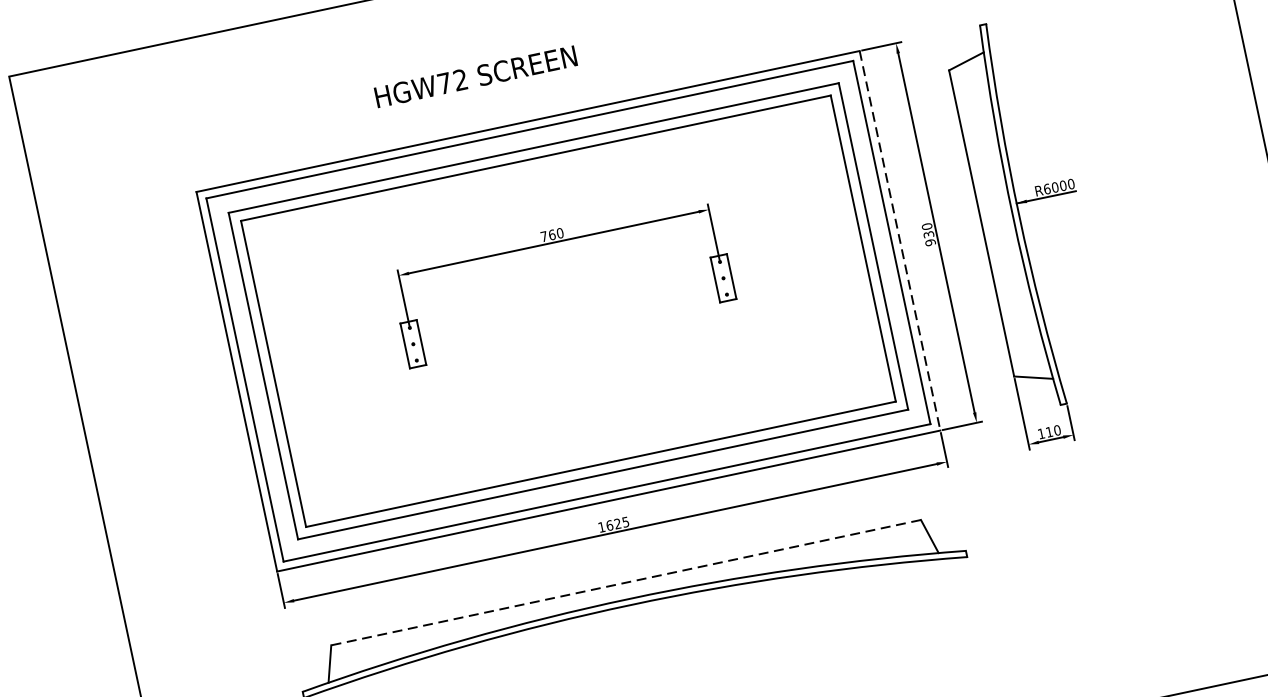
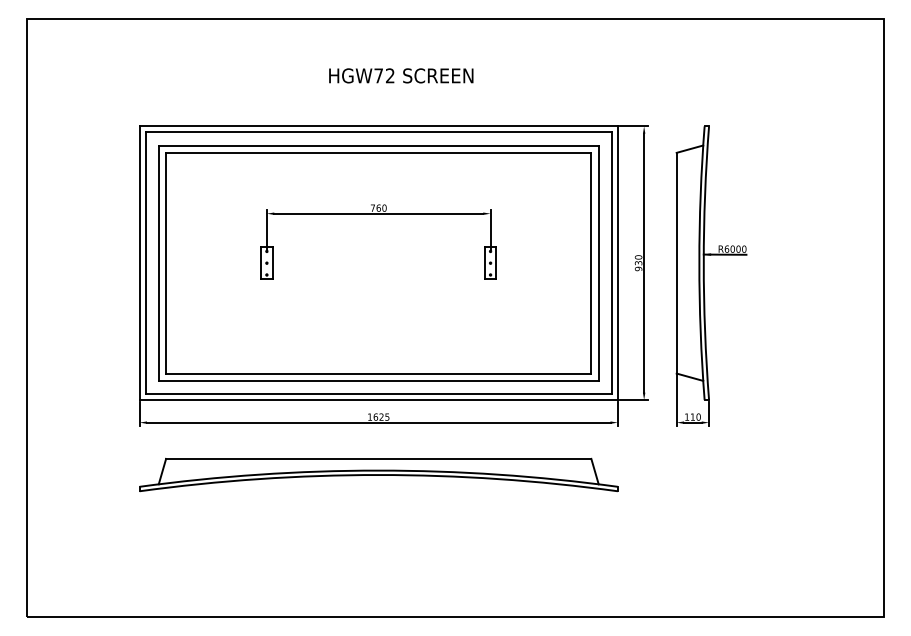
text: (476, 76) -> (401, 75), moved
line: (899, 241) -> (617, 263), dashed -> solid
line: (625, 582) -> (378, 458), dashed -> solid

